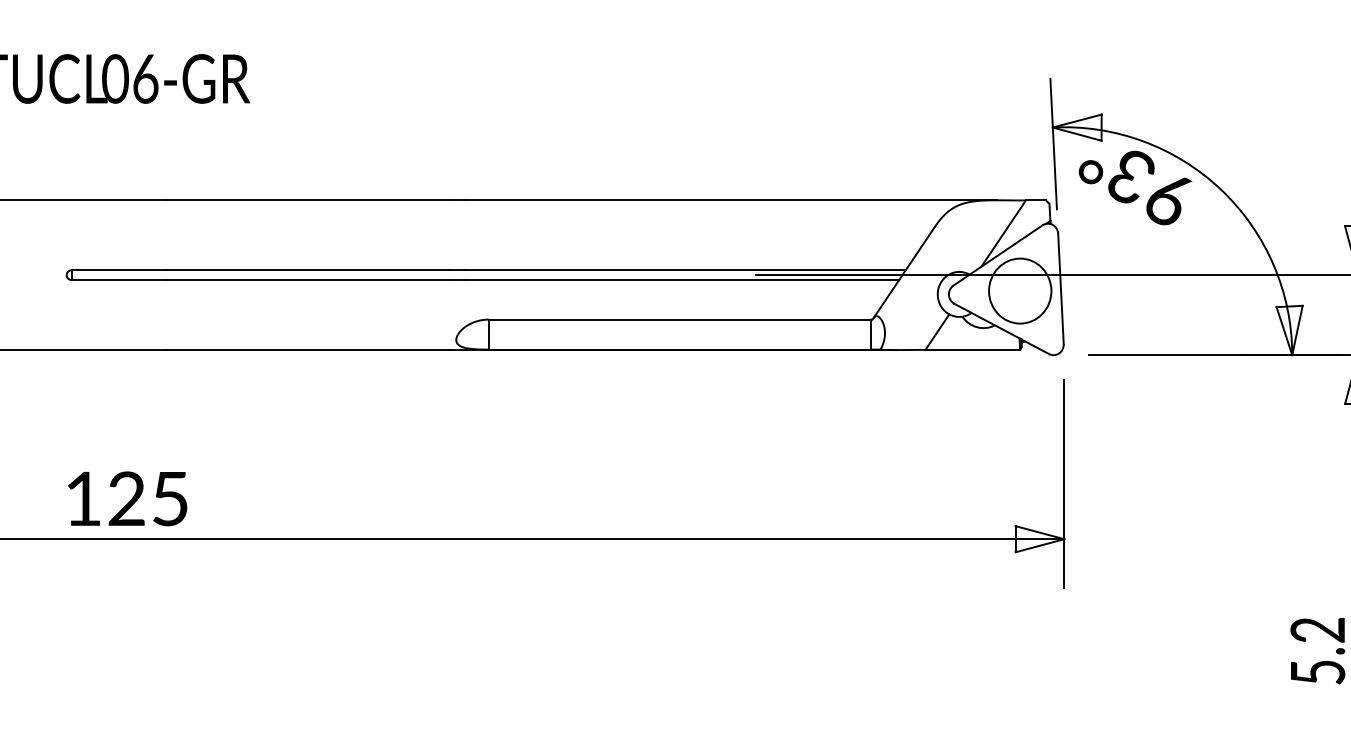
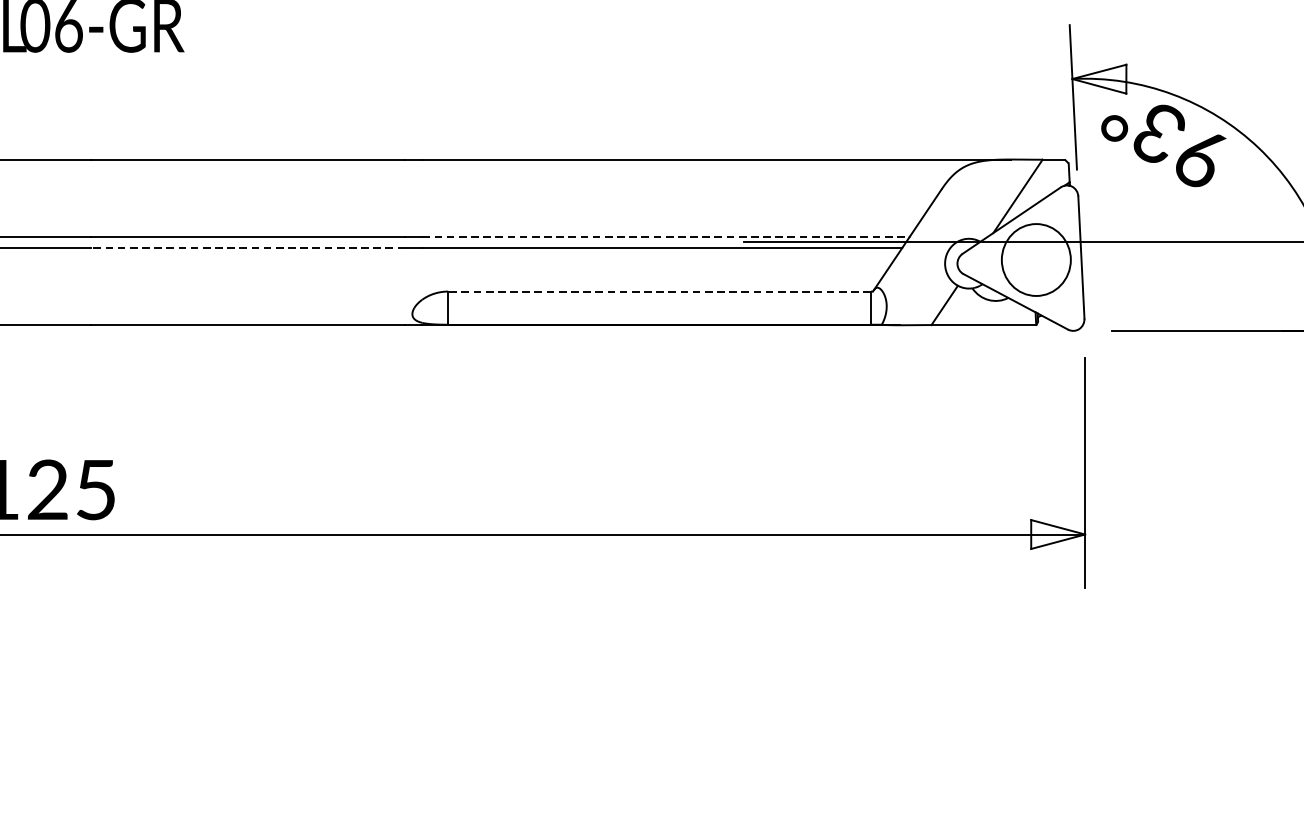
line: (686, 270) -> (667, 237), solid -> dashed
line: (307, 280) -> (247, 248), solid -> dashed
line: (679, 319) -> (659, 291), solid -> dashed

